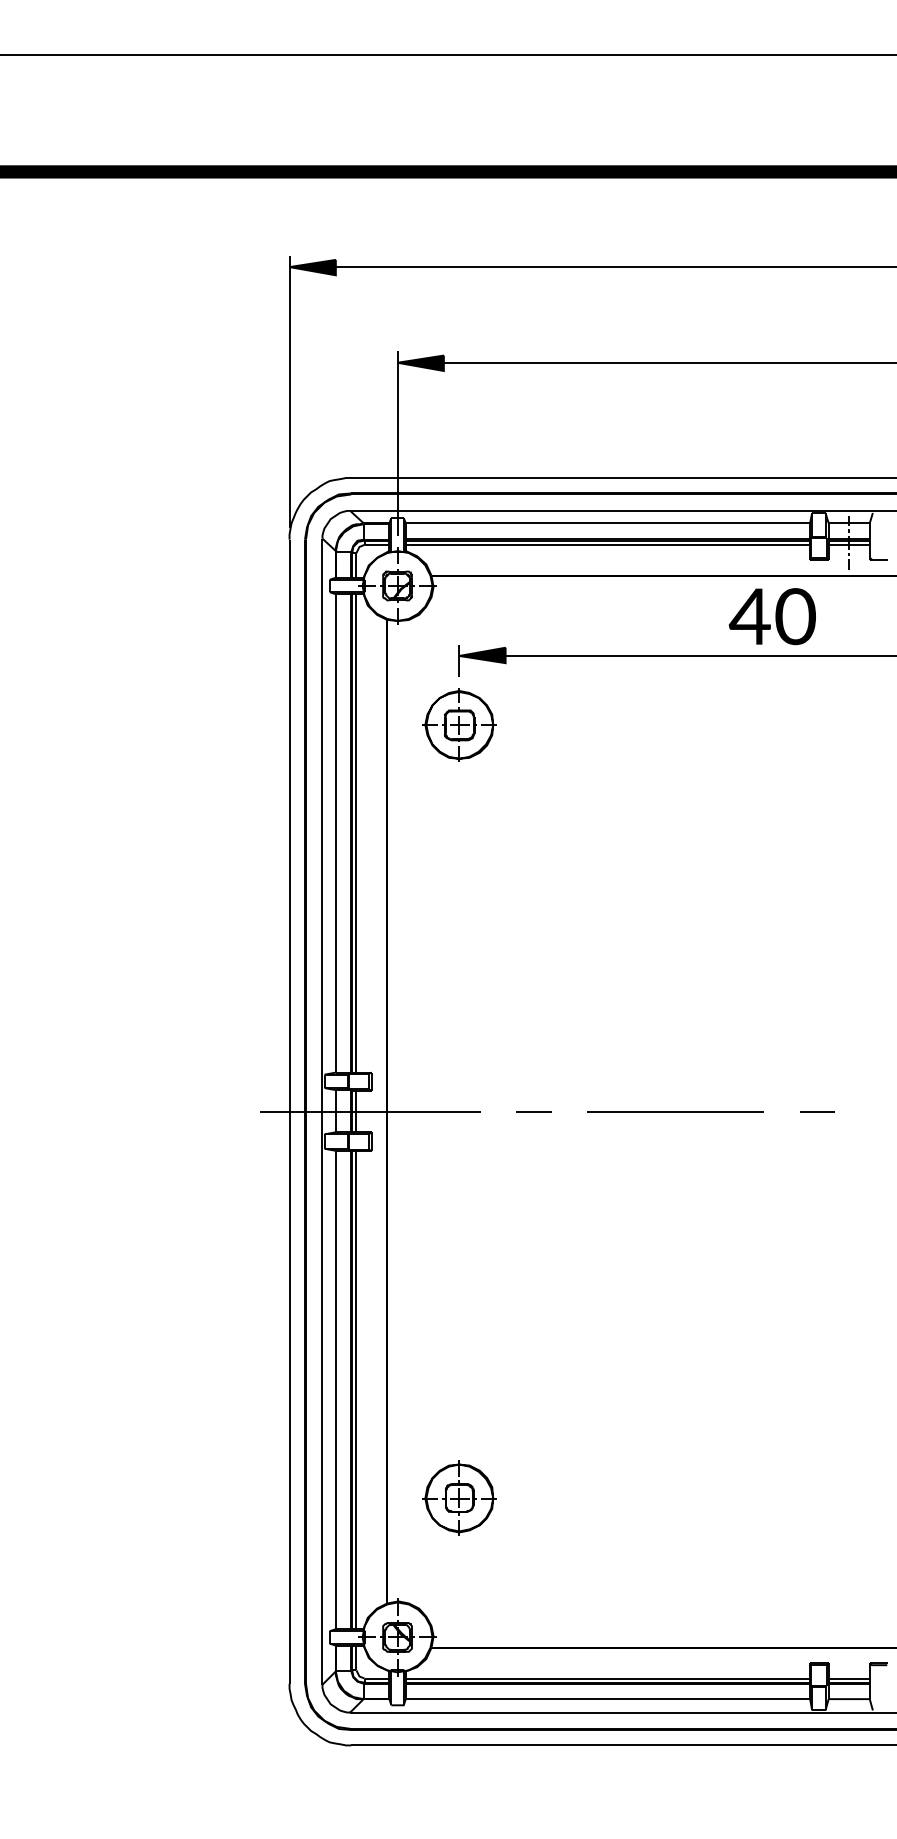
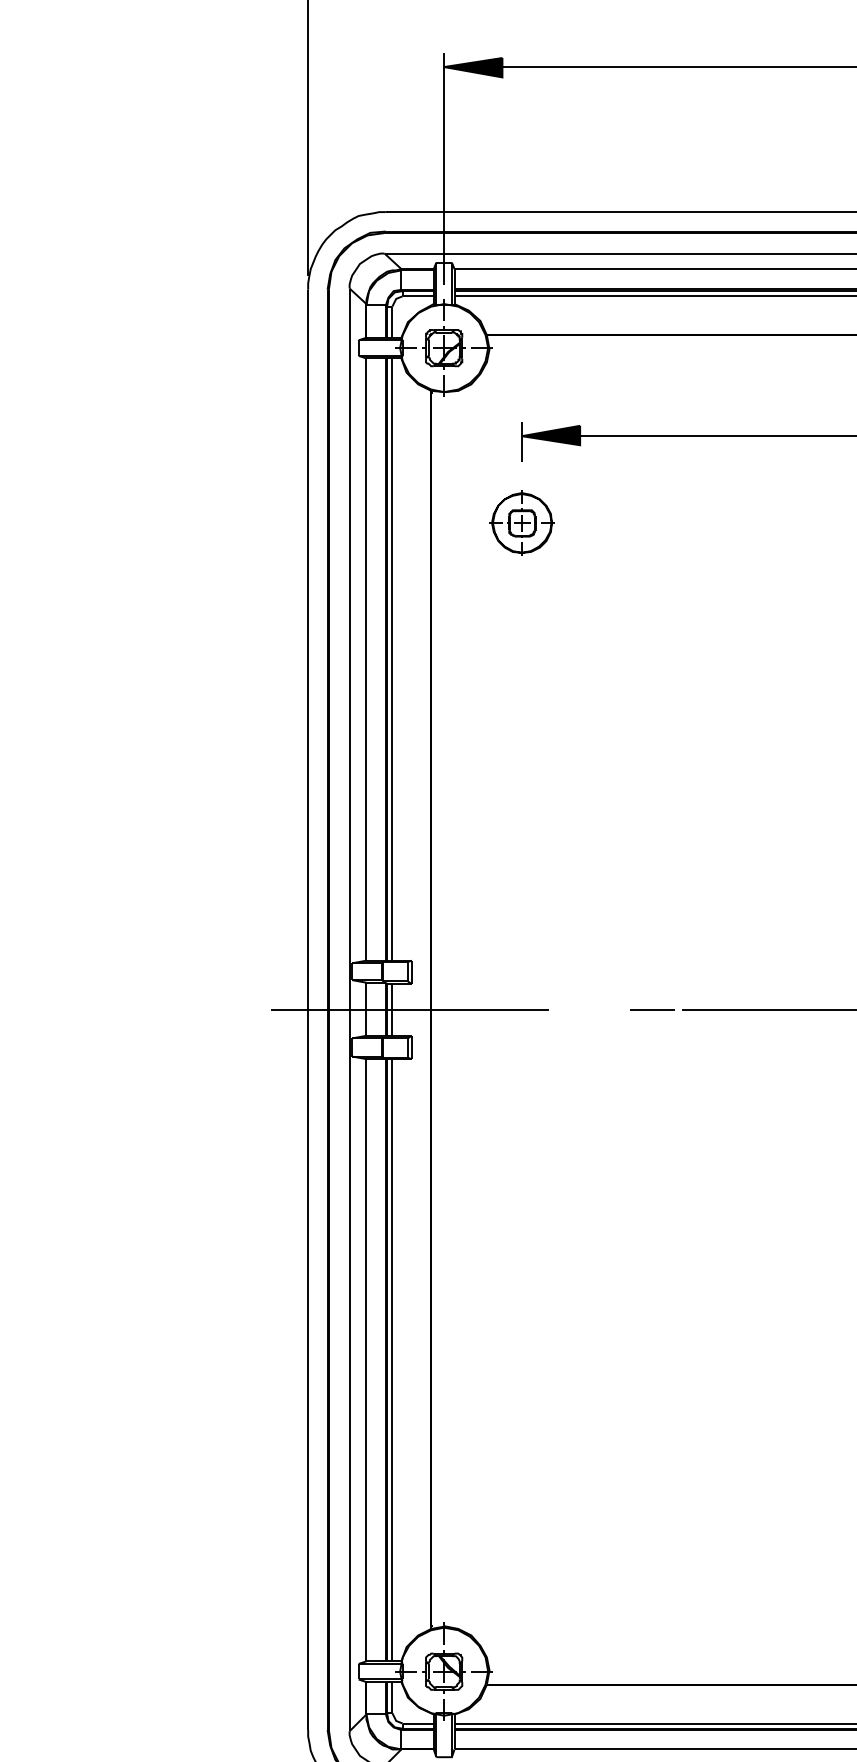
part: (459, 724) -> (522, 522), size x0.7
line: (533, 1111) -> (651, 1009), moved
part: (459, 1497) -> (522, 1495), removed

